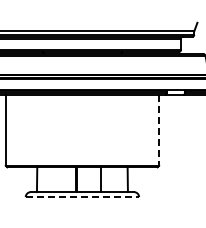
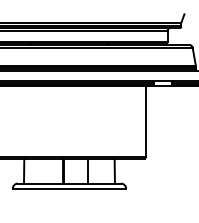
line: (159, 130) -> (146, 122), dashed -> solid
line: (82, 197) -> (69, 189), dashed -> solid

